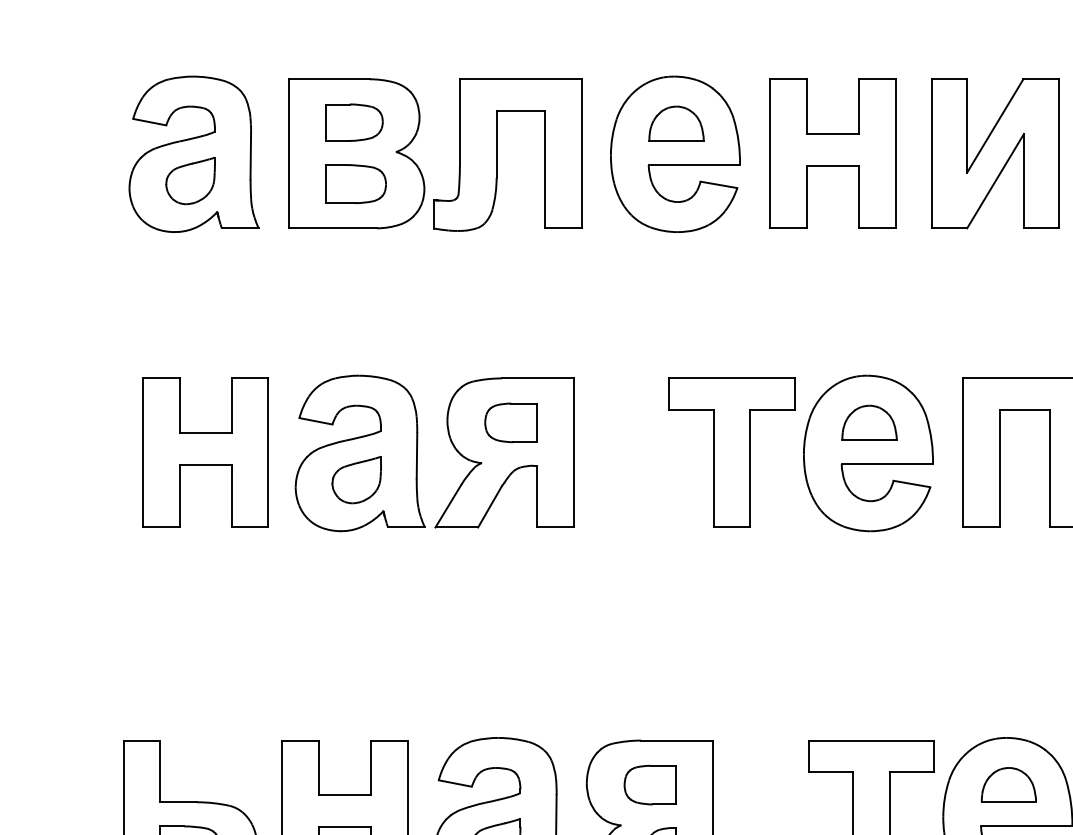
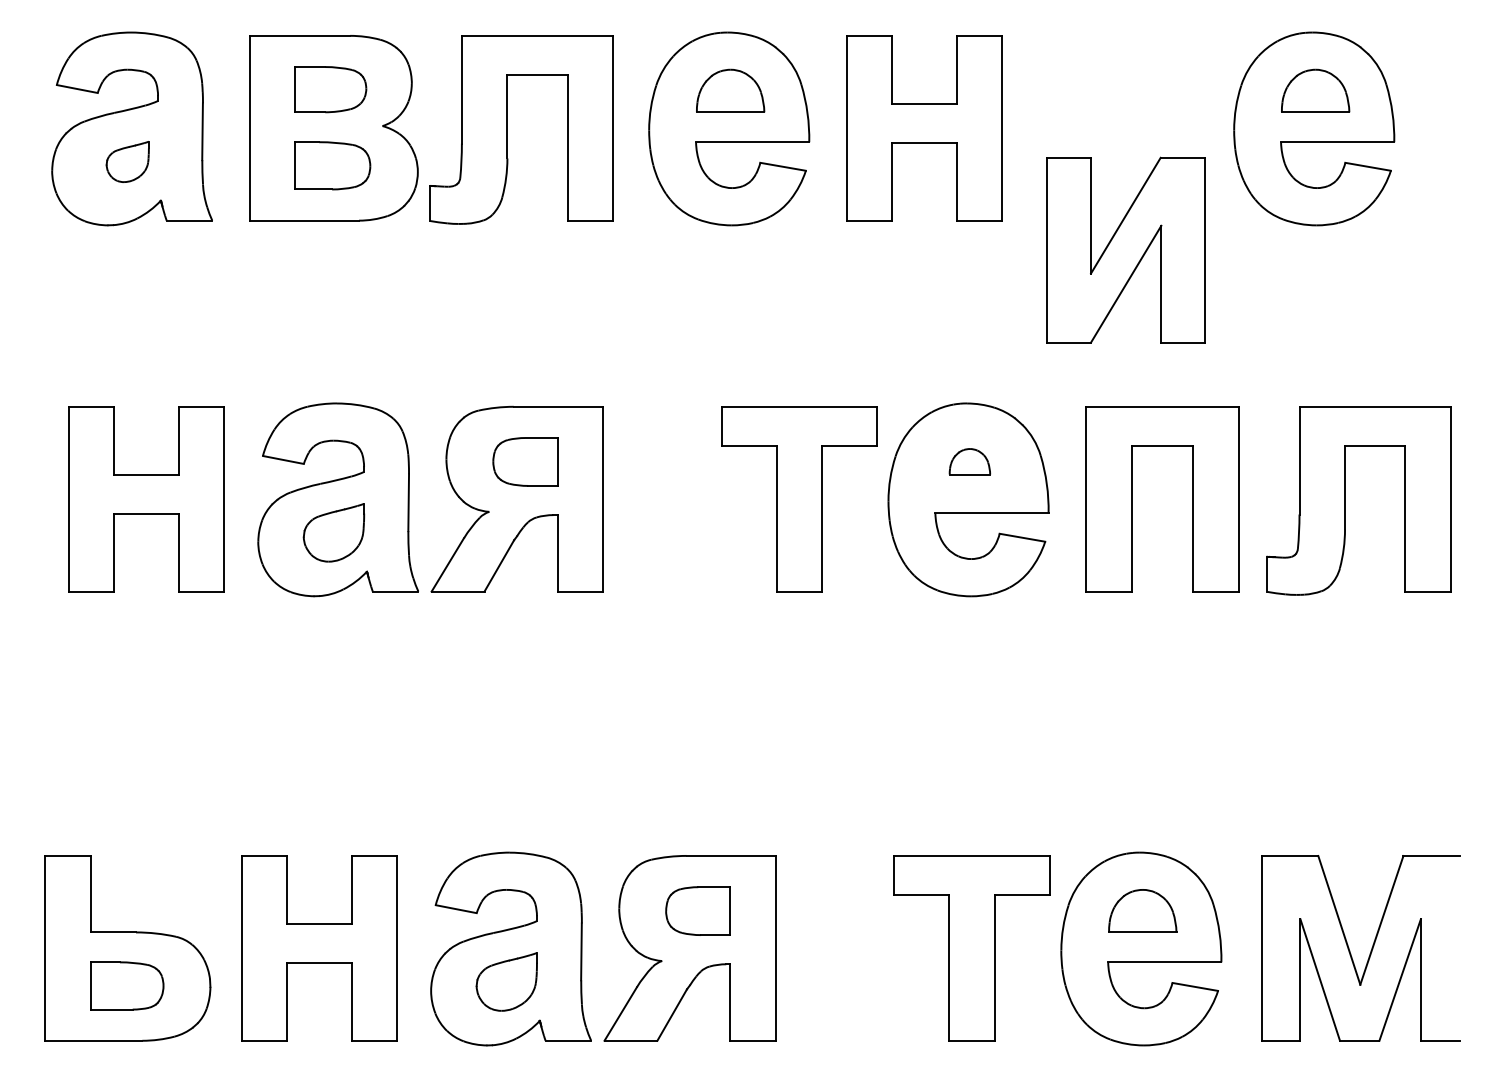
part: (995, 153) -> (1125, 249), moved
part: (190, 180) -> (127, 161), size x0.7
part: (869, 422) -> (969, 461), size x0.6

